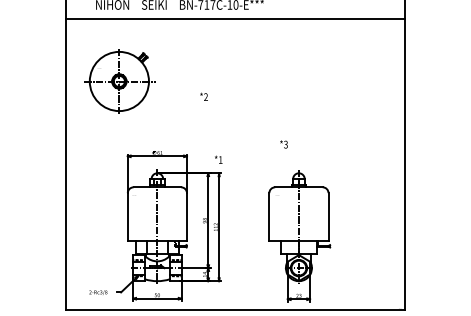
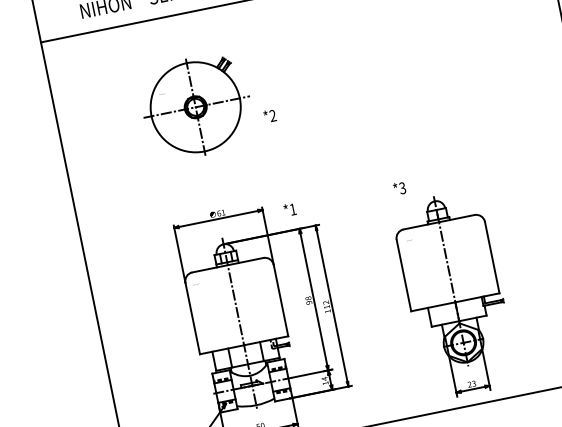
part: (119, 81) -> (195, 107), moved
text: (283, 144) -> (398, 188), moved
text: (218, 159) -> (289, 209), moved

